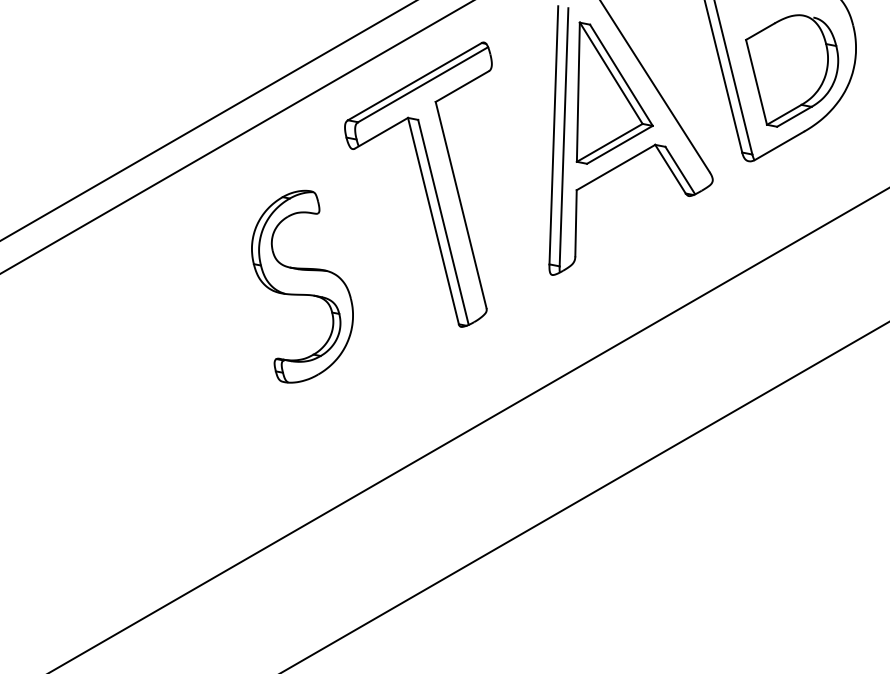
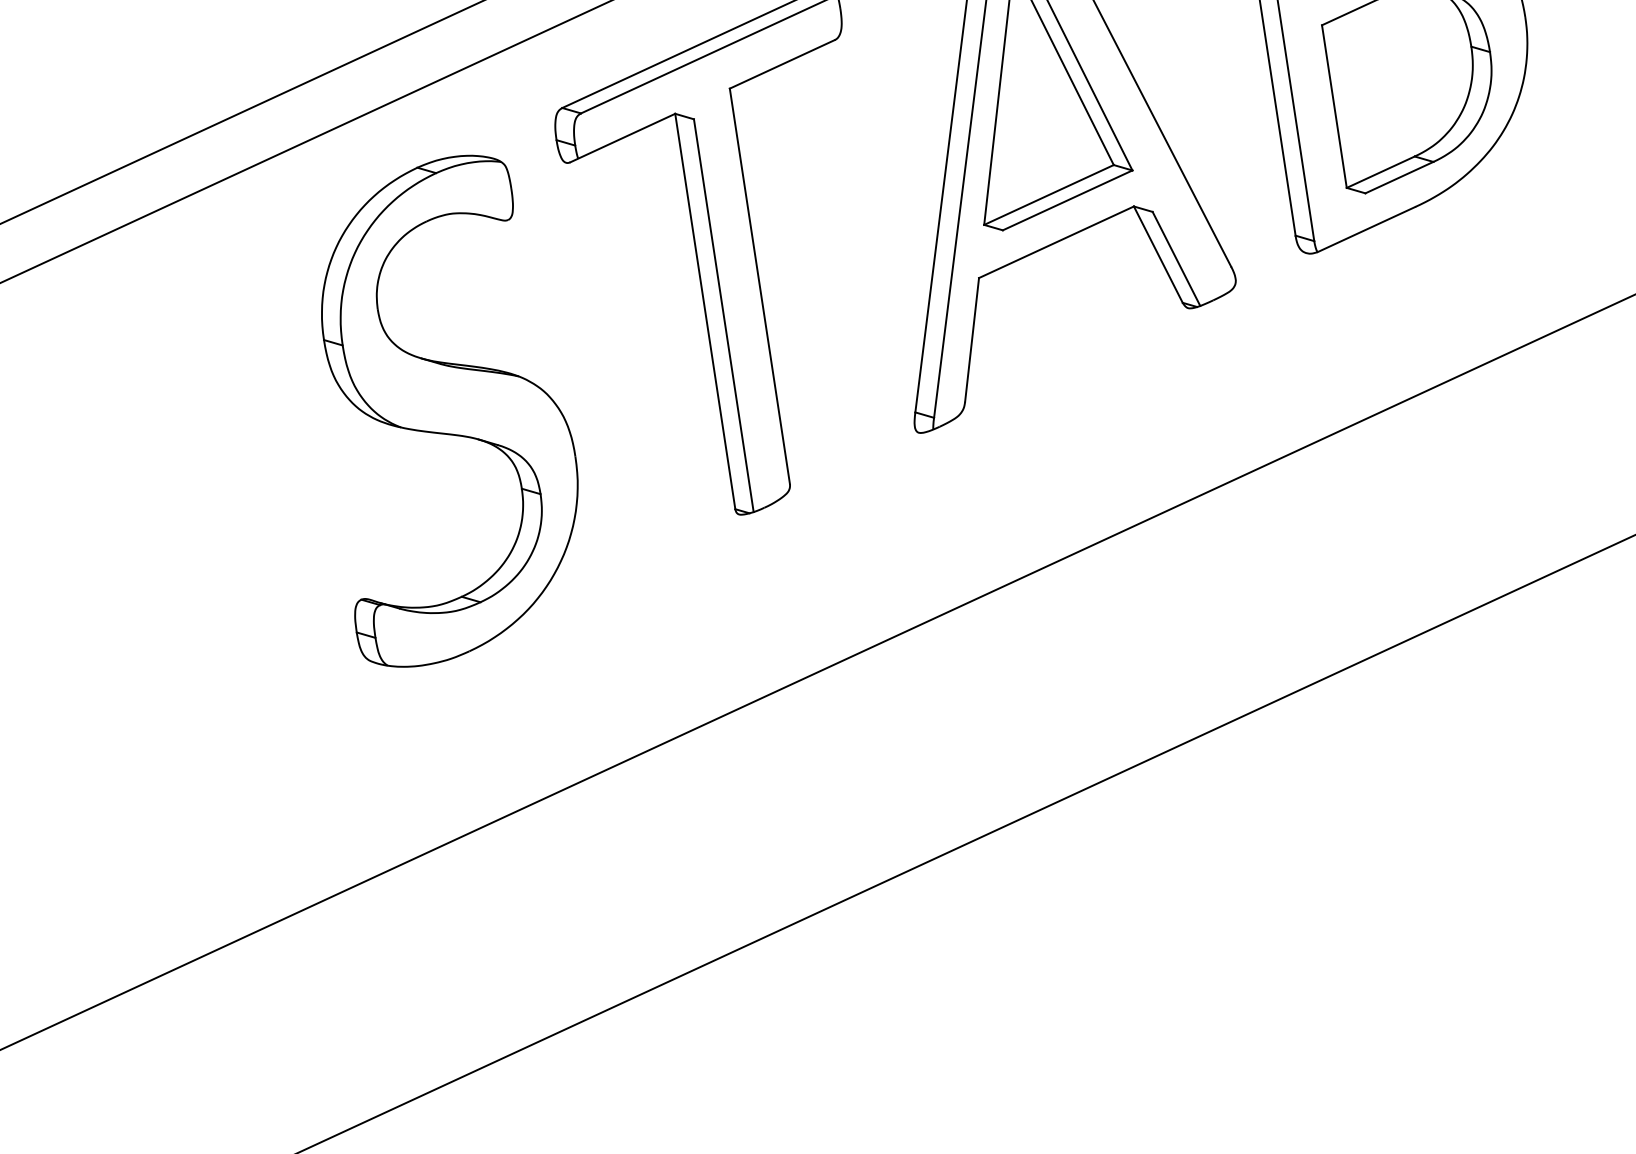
part: (302, 286) -> (448, 411), size x1.43

